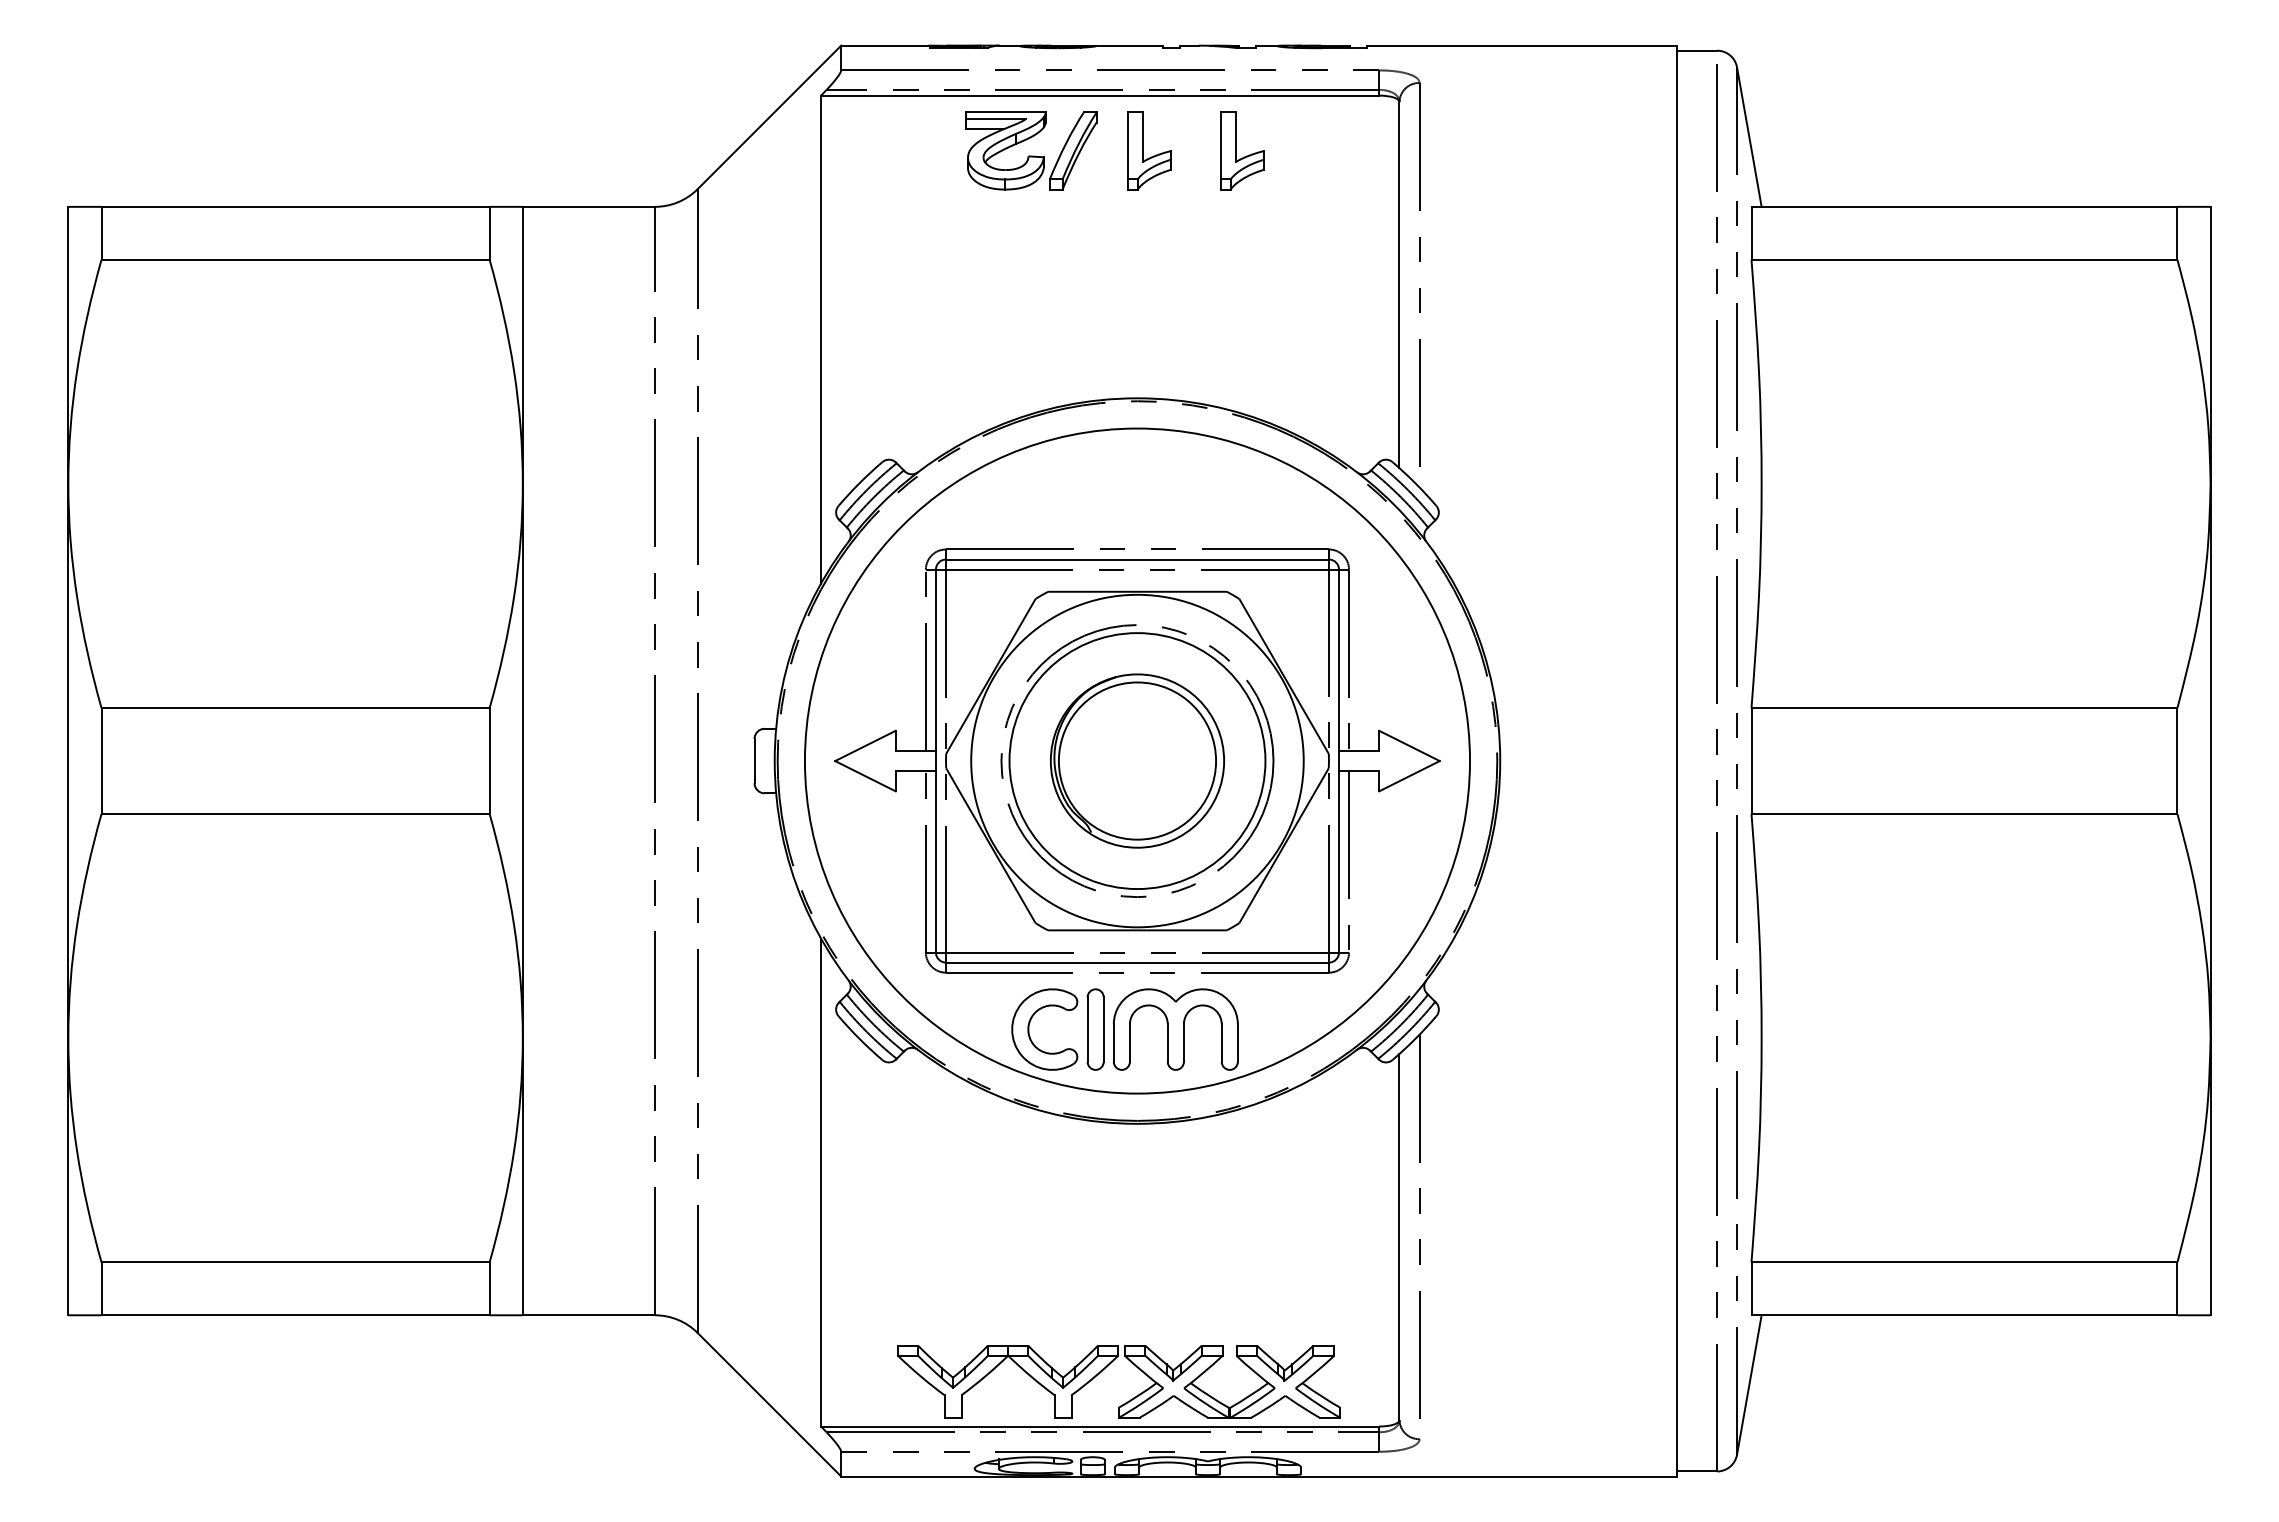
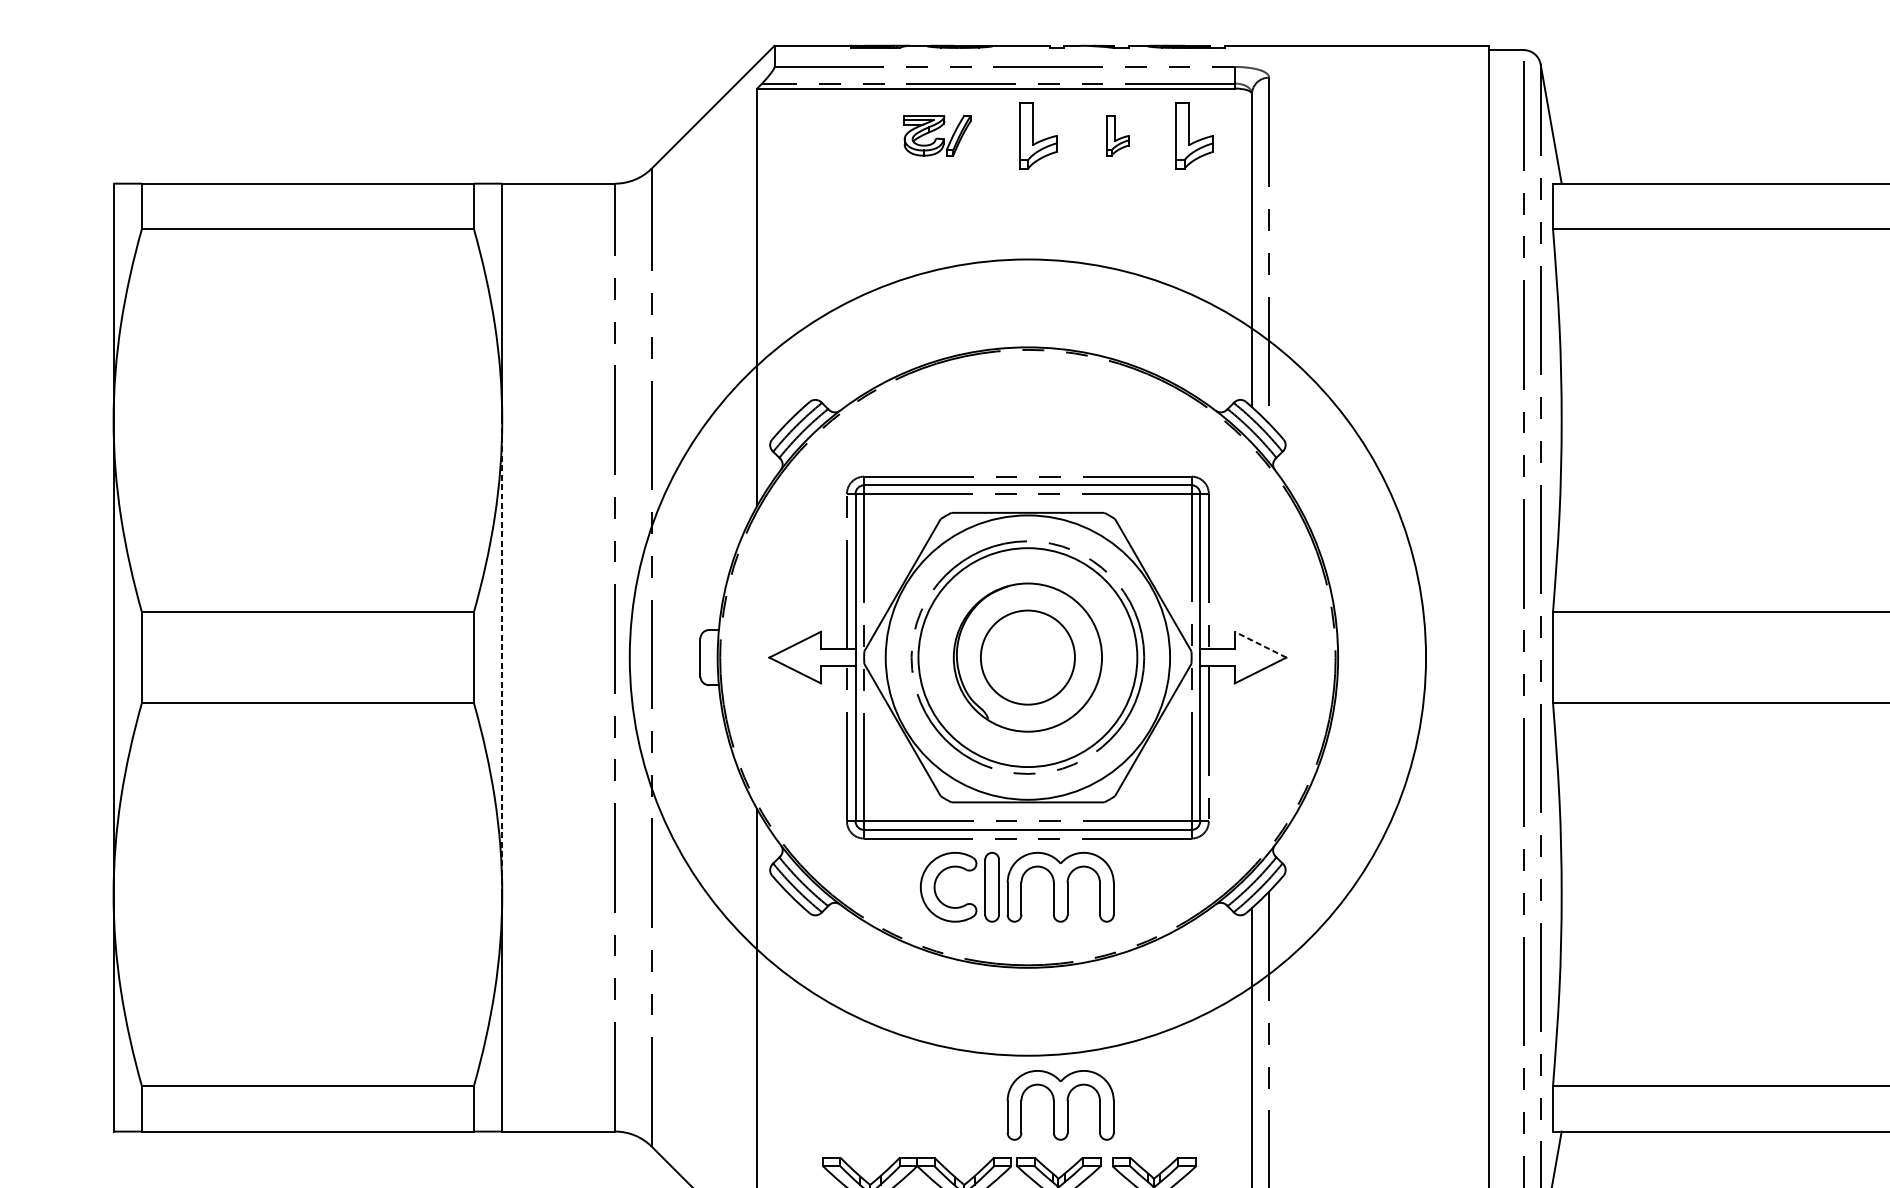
part: (1031, 150) -> (937, 135), size x0.6
part: (1242, 150) -> (1117, 135), size x0.6
part: (1332, 150) -> (1194, 135), added
line: (1409, 745) -> (1260, 644), solid -> dashed
line: (522, 760) -> (501, 657), solid -> dashed
circle: (1137, 760) -> (1027, 657), size x0.7
circle: (1137, 760) -> (1027, 657), size x1.4
part: (1175, 1284) -> (1060, 1105), added

